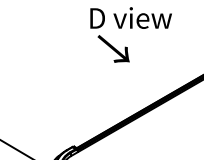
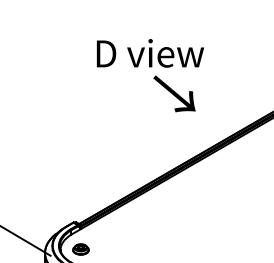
text: (113, 48) -> (174, 93), moved

